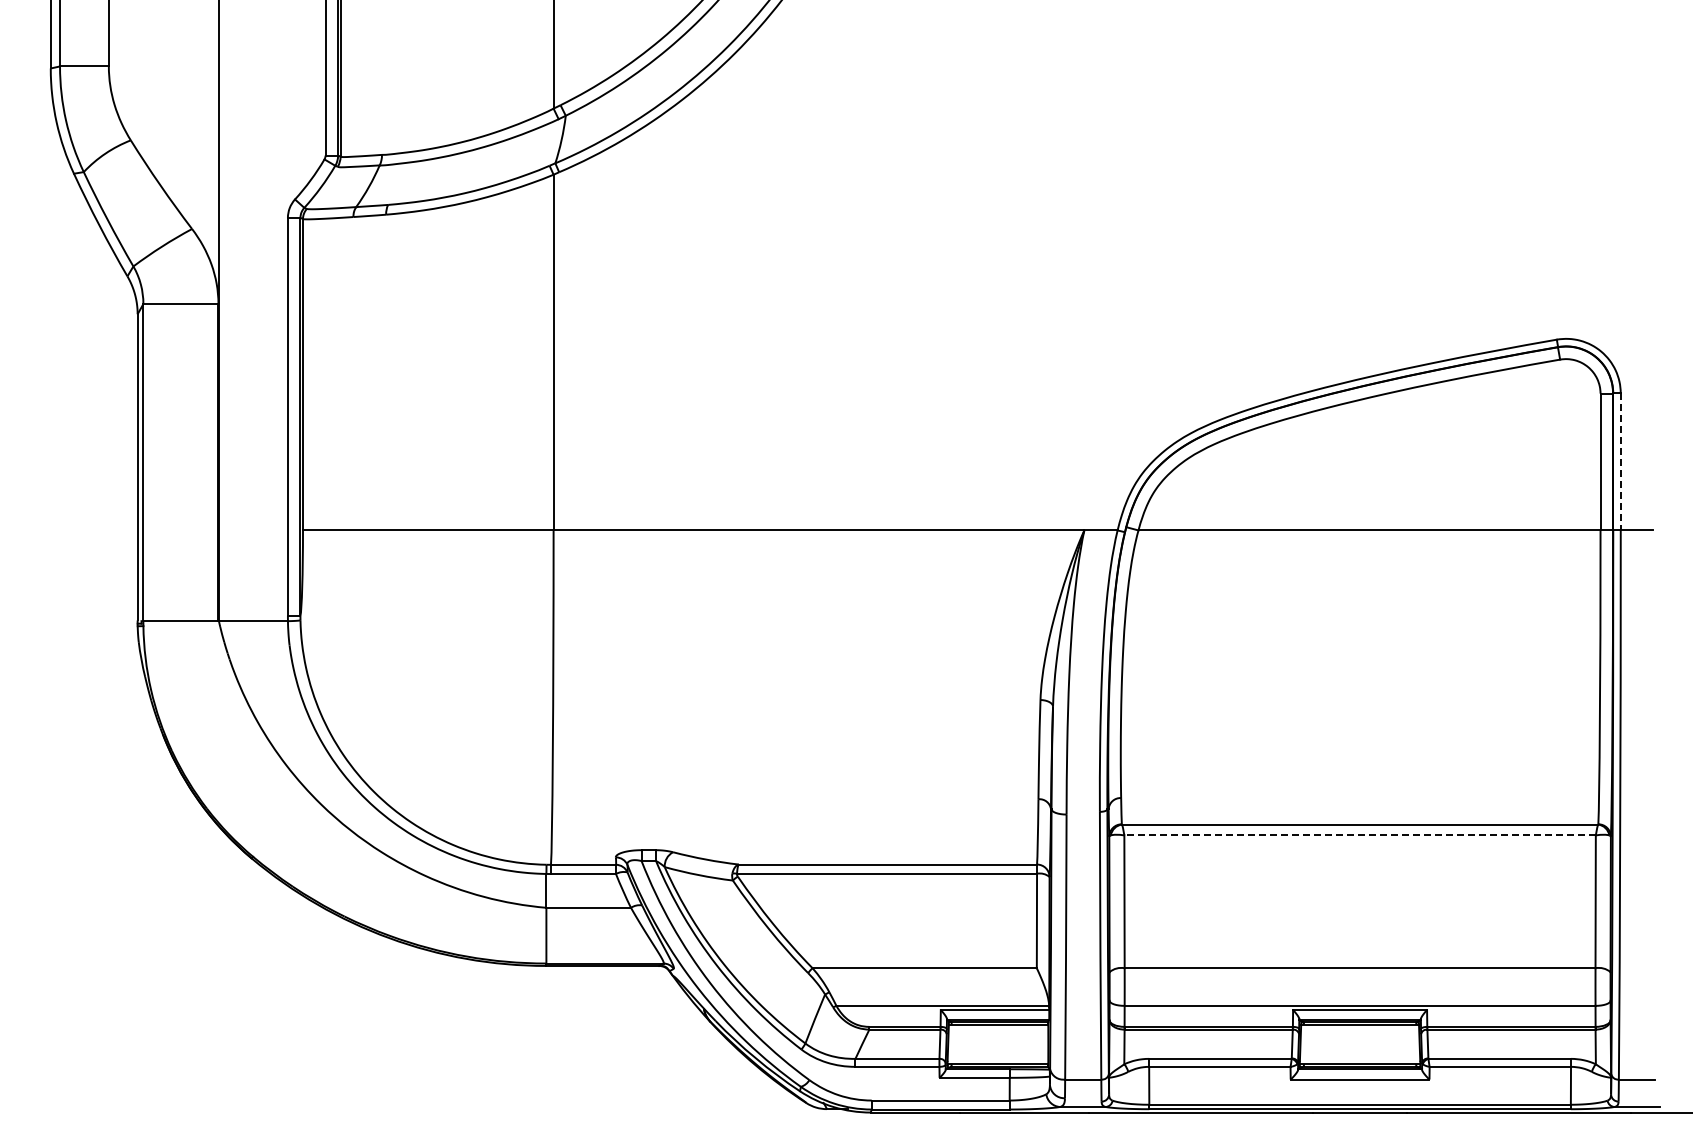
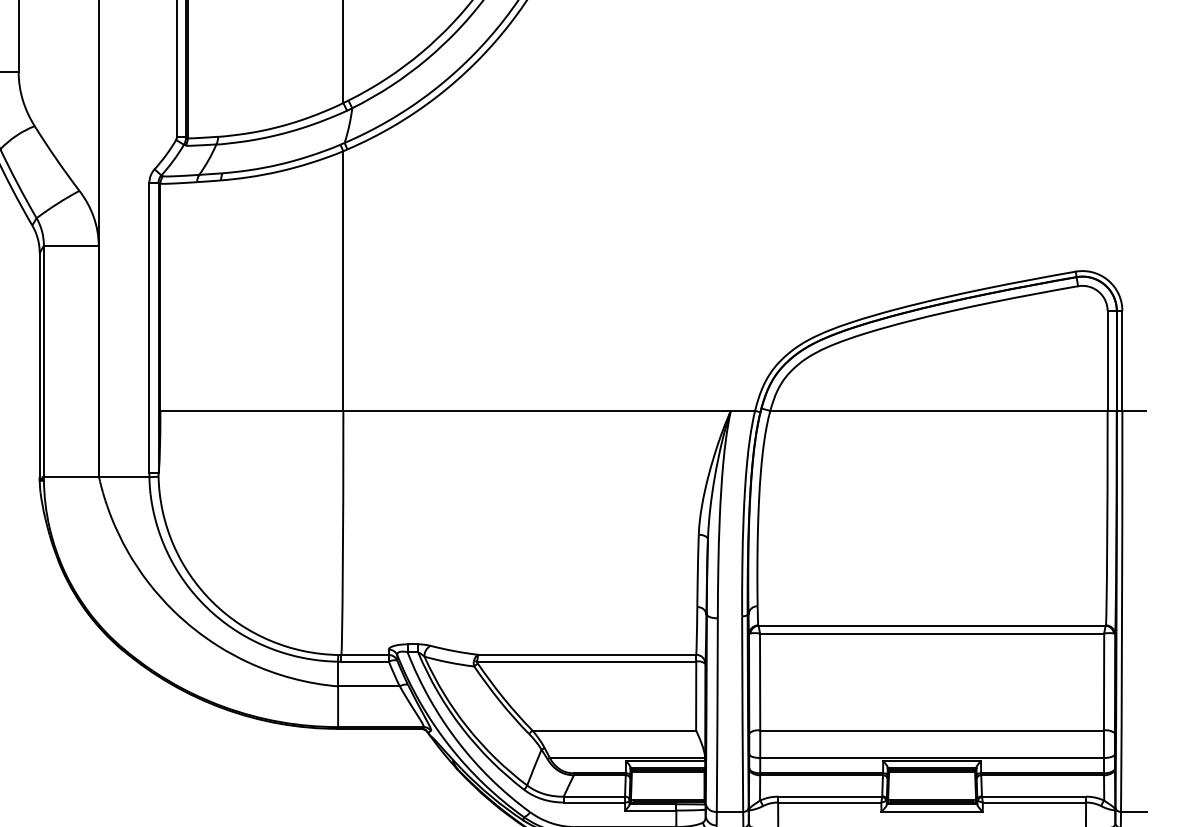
line: (1620, 461) -> (1122, 360), dashed -> solid
line: (1360, 835) -> (932, 633), dashed -> solid

